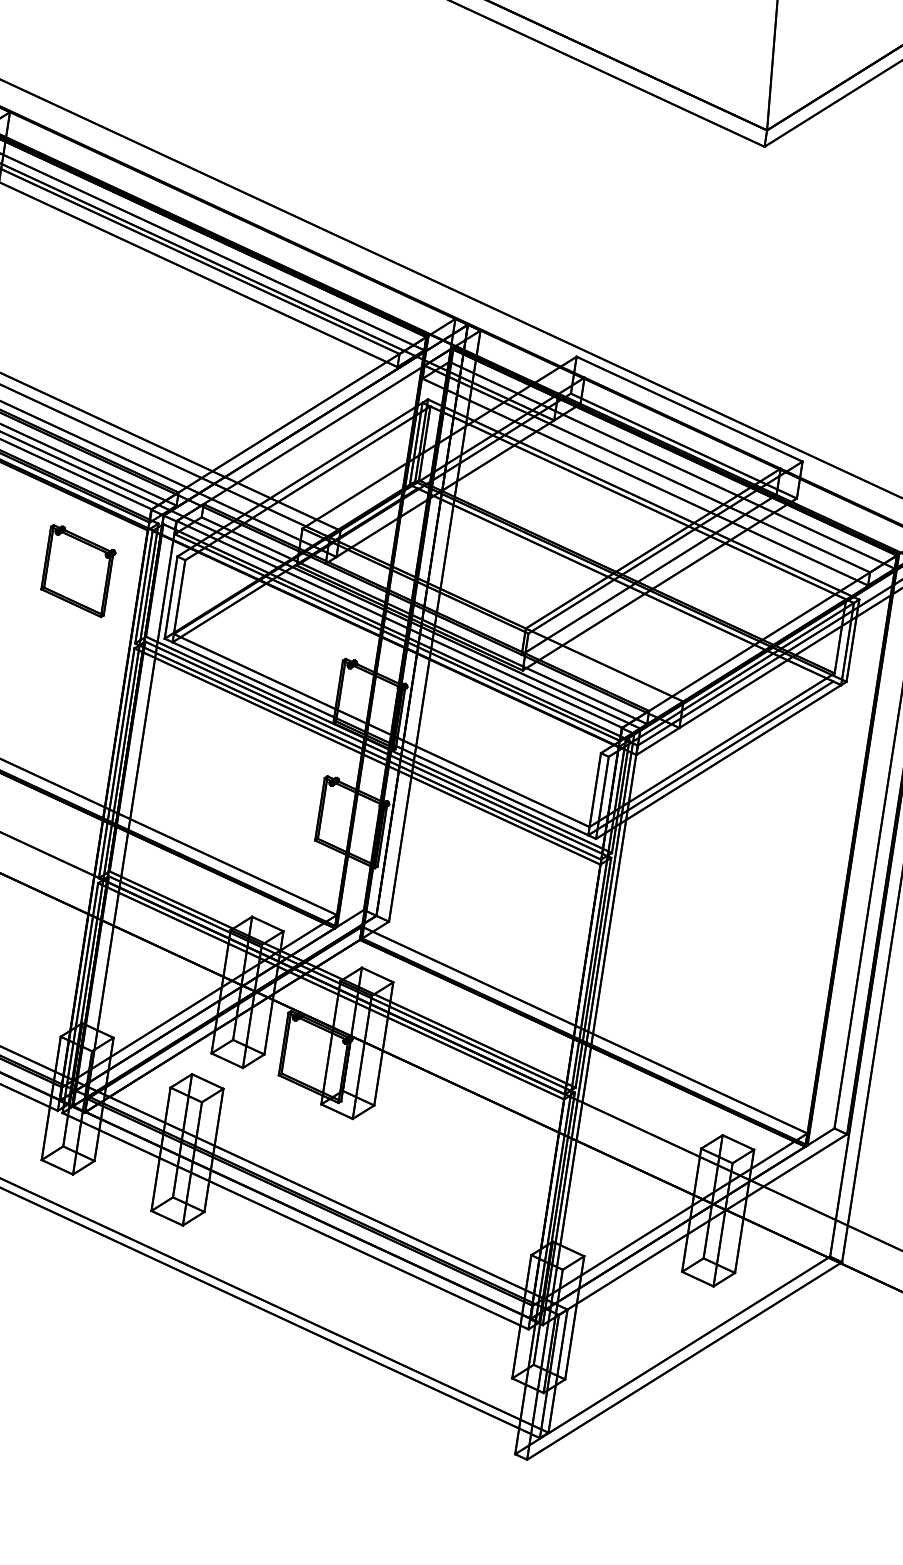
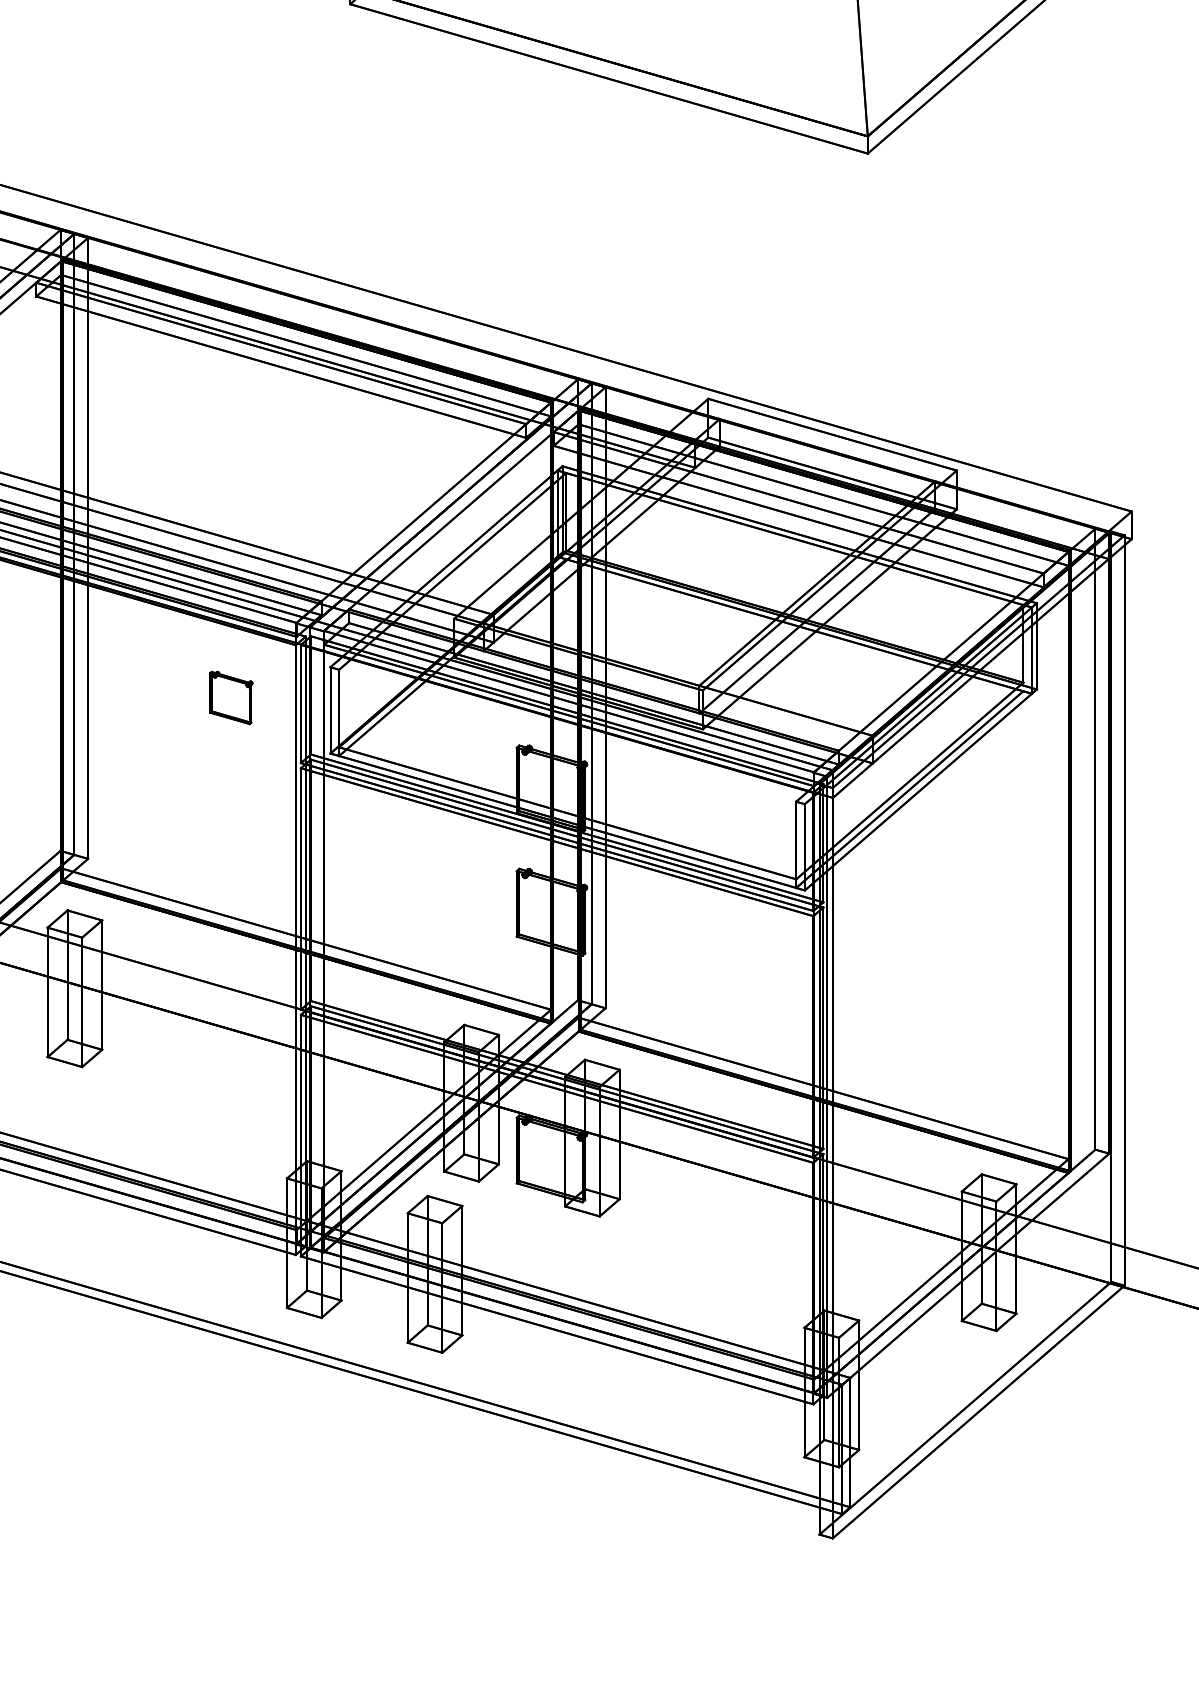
part: (78, 570) -> (231, 697), size x0.6

